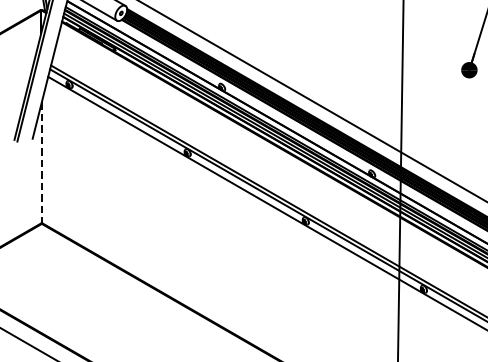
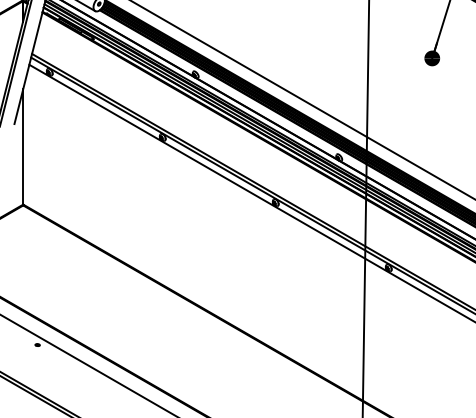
line: (42, 162) -> (23, 146), dashed -> solid

